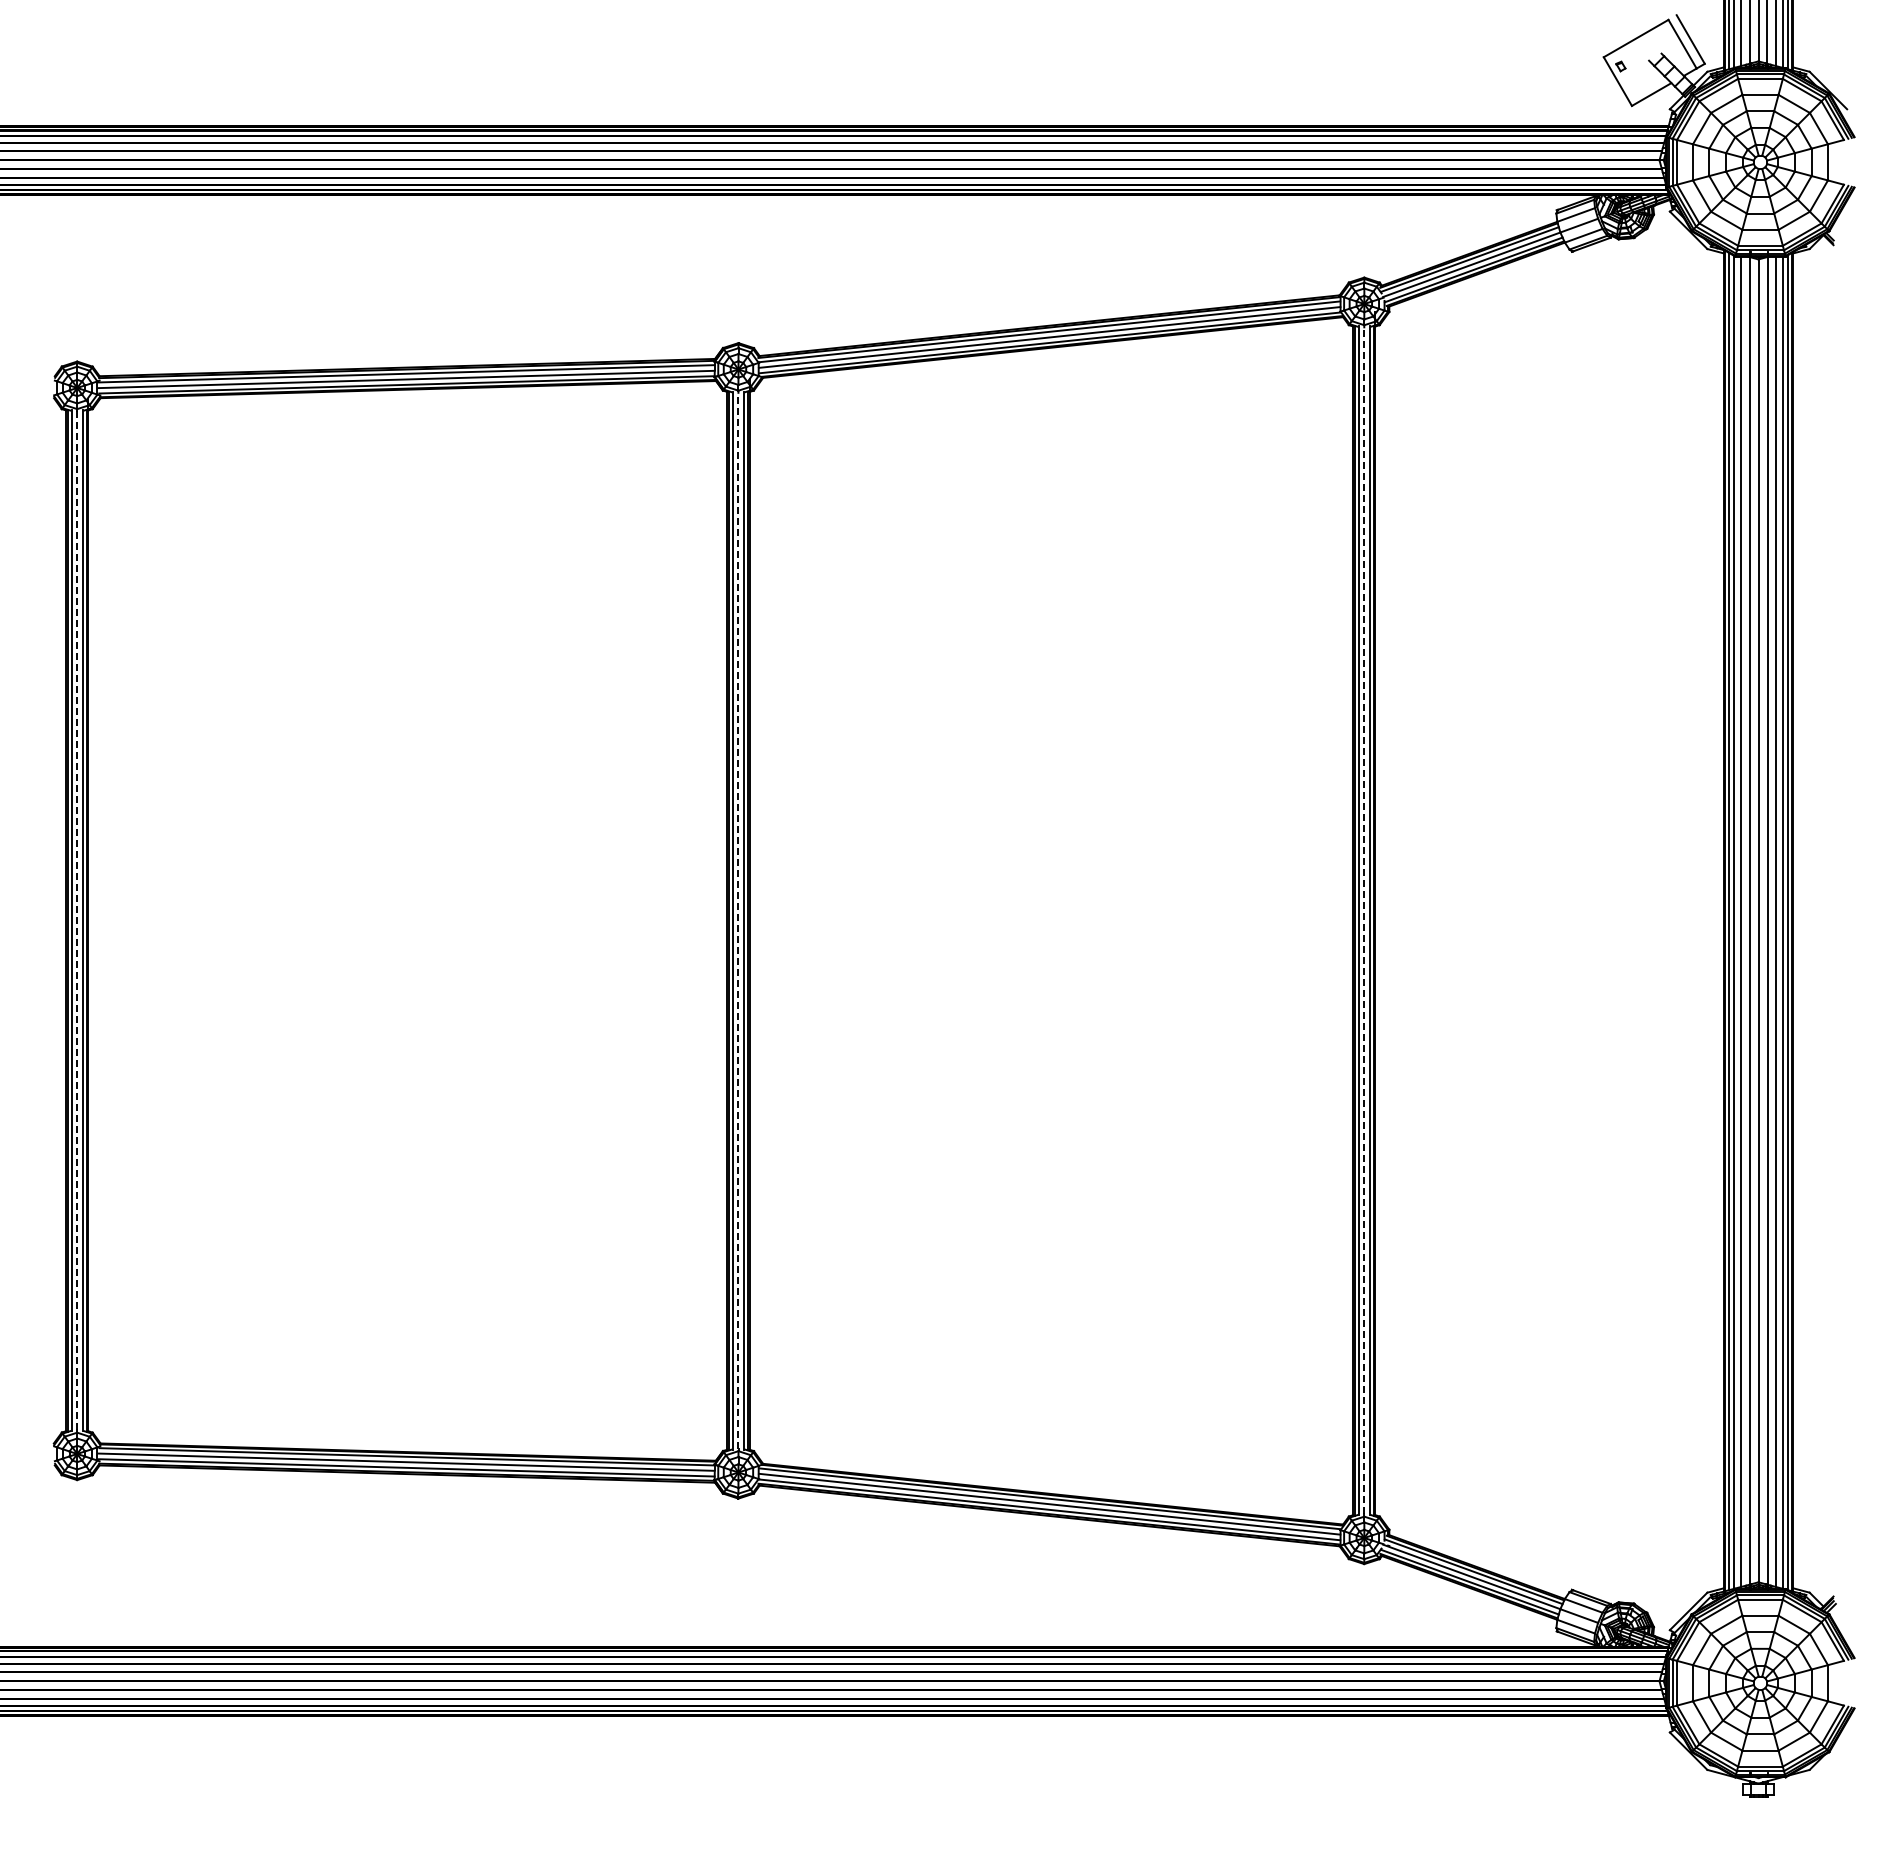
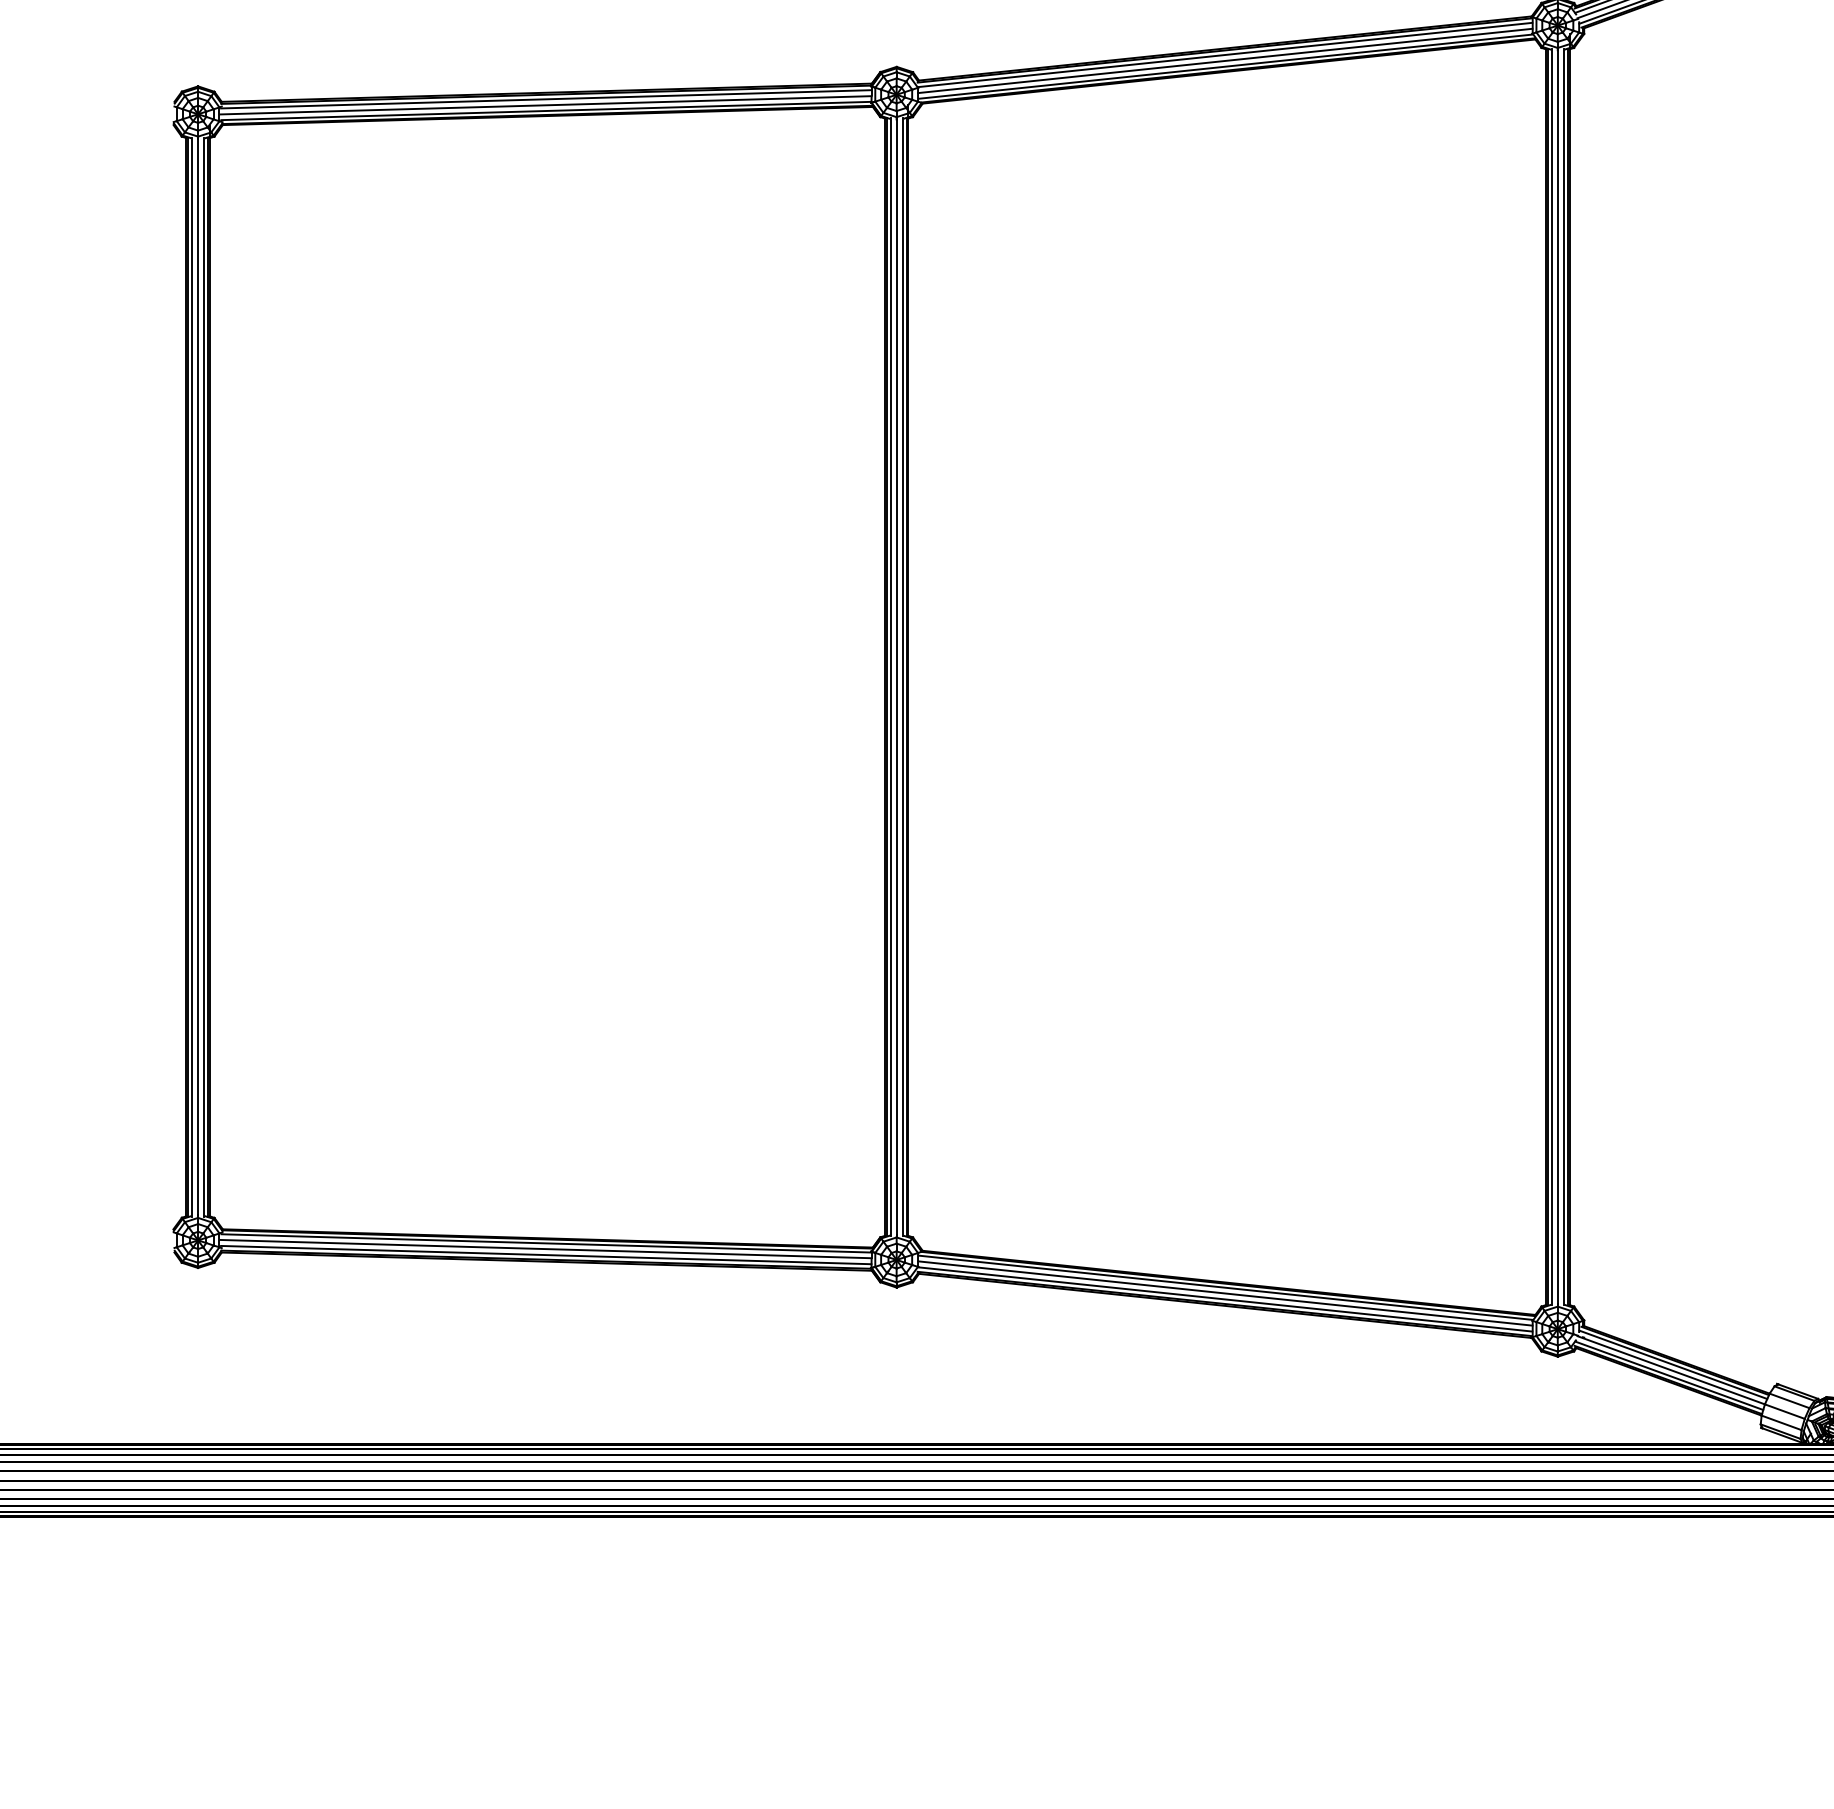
line: (77, 920) -> (198, 676), dashed -> solid
line: (738, 920) -> (896, 676), dashed -> solid
line: (1364, 920) -> (1557, 676), dashed -> solid

